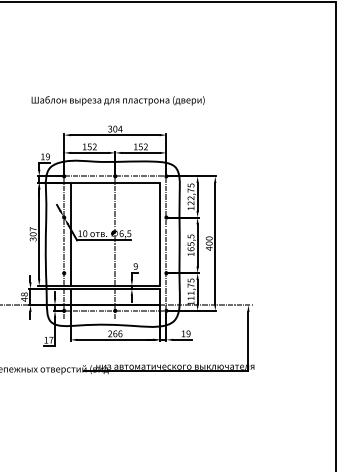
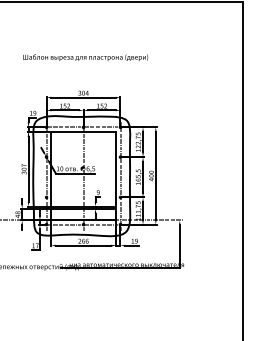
text: (118, 100) -> (85, 57), moved

